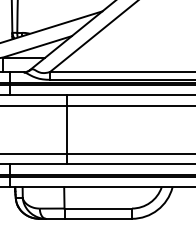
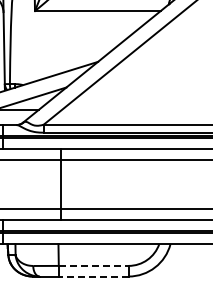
line: (98, 208) -> (93, 265), solid -> dashed
line: (98, 218) -> (93, 276), solid -> dashed

